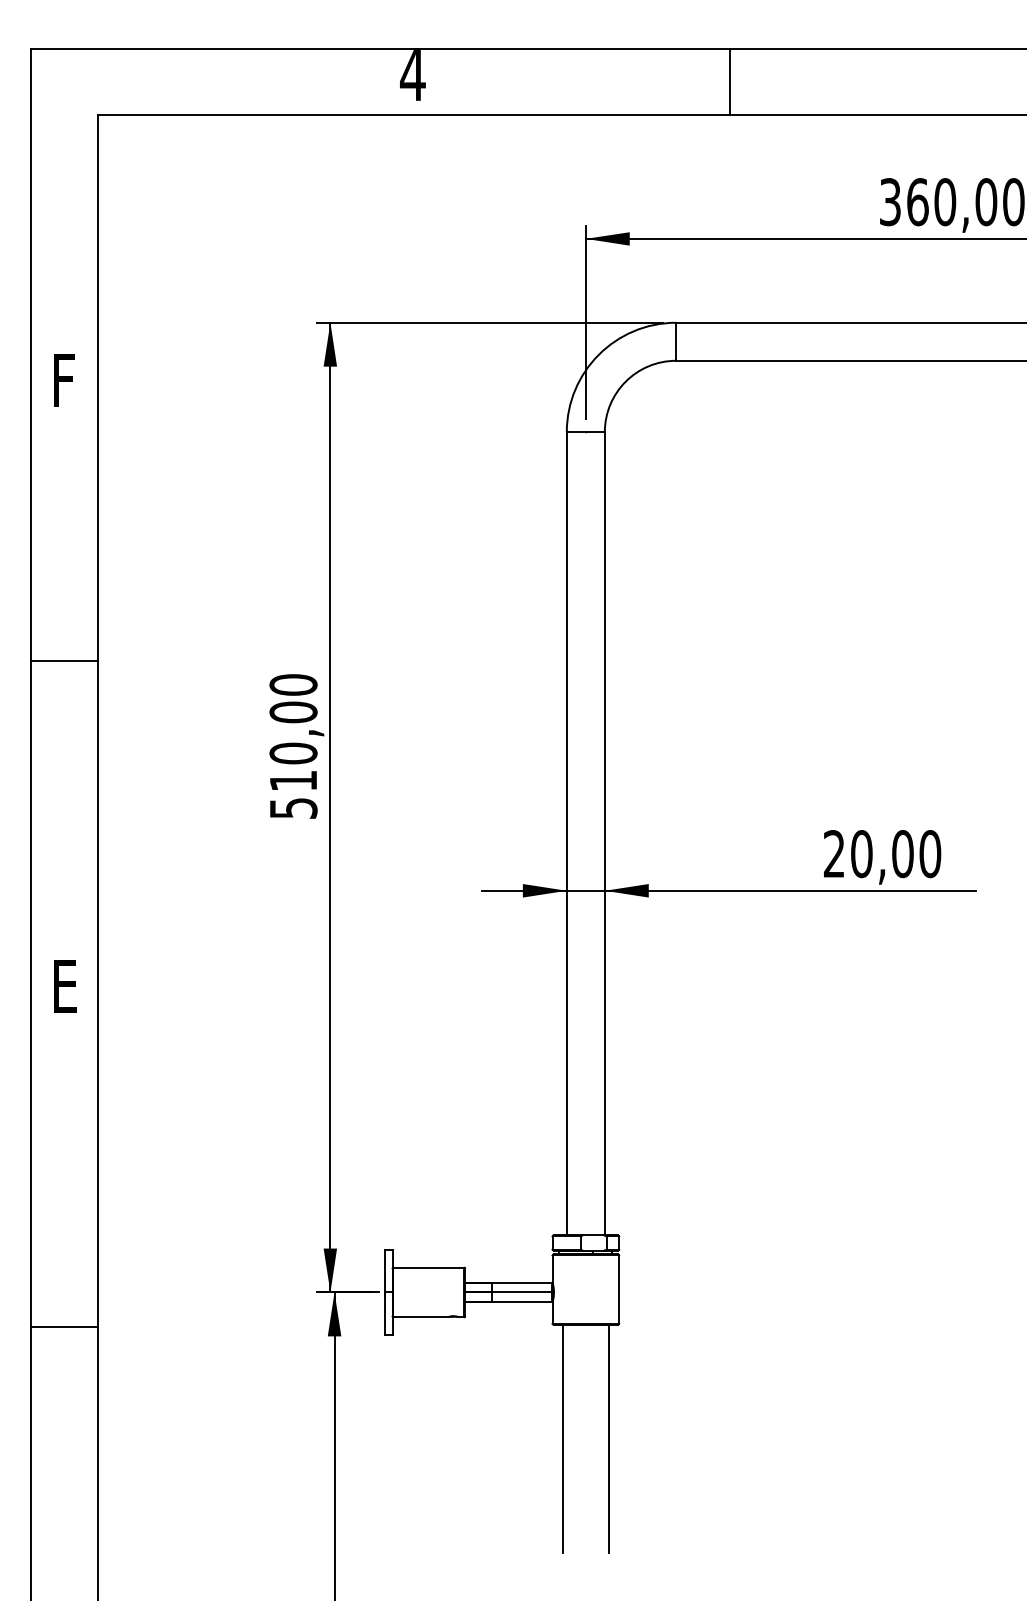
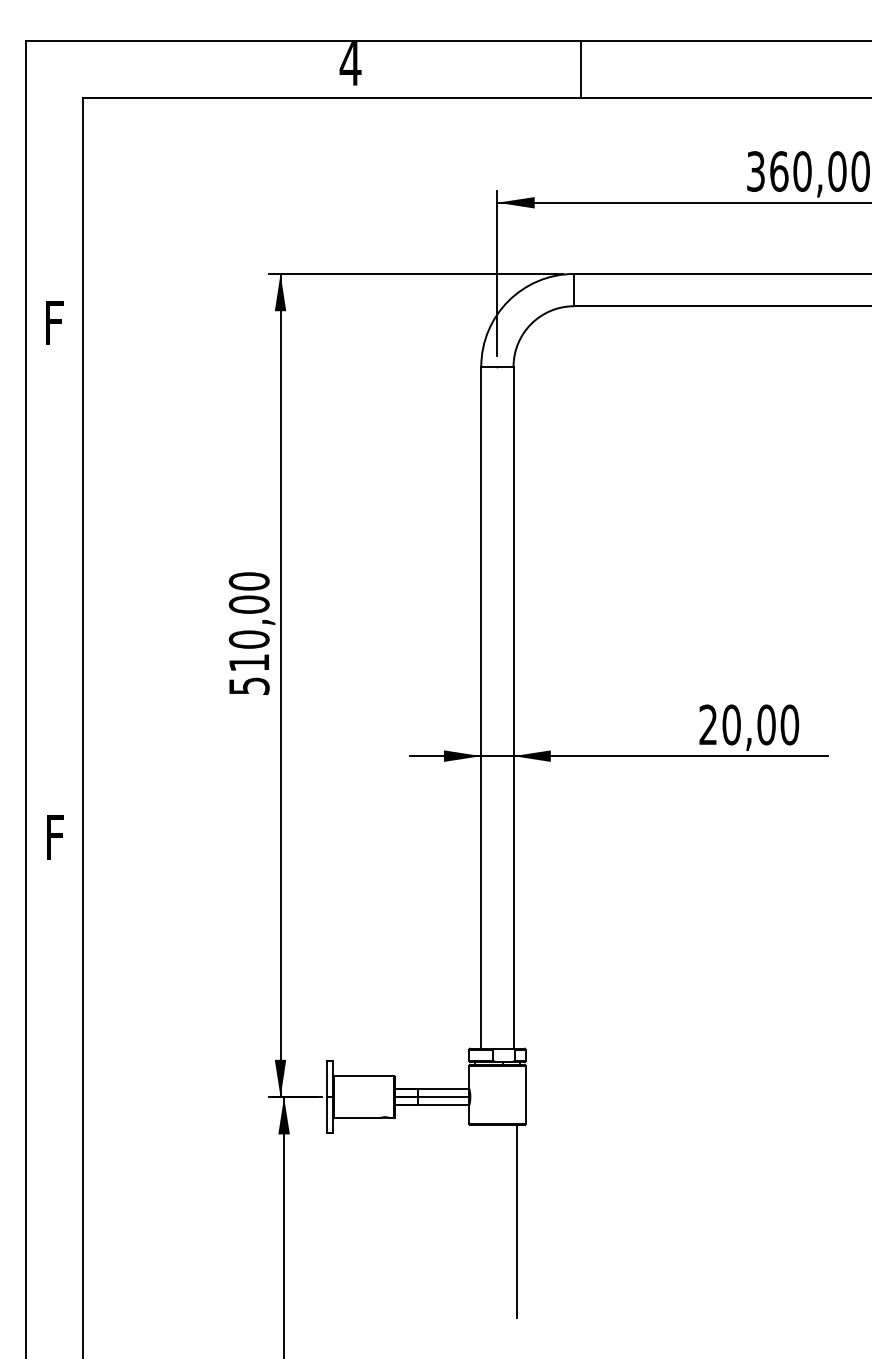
line: (729, 81) -> (580, 69), moved
line: (63, 661) -> (53, 561), removed
text: (65, 986) -> (55, 837), E -> F
line: (63, 1326) -> (53, 1126), removed
line: (563, 1438) -> (478, 1221), removed

